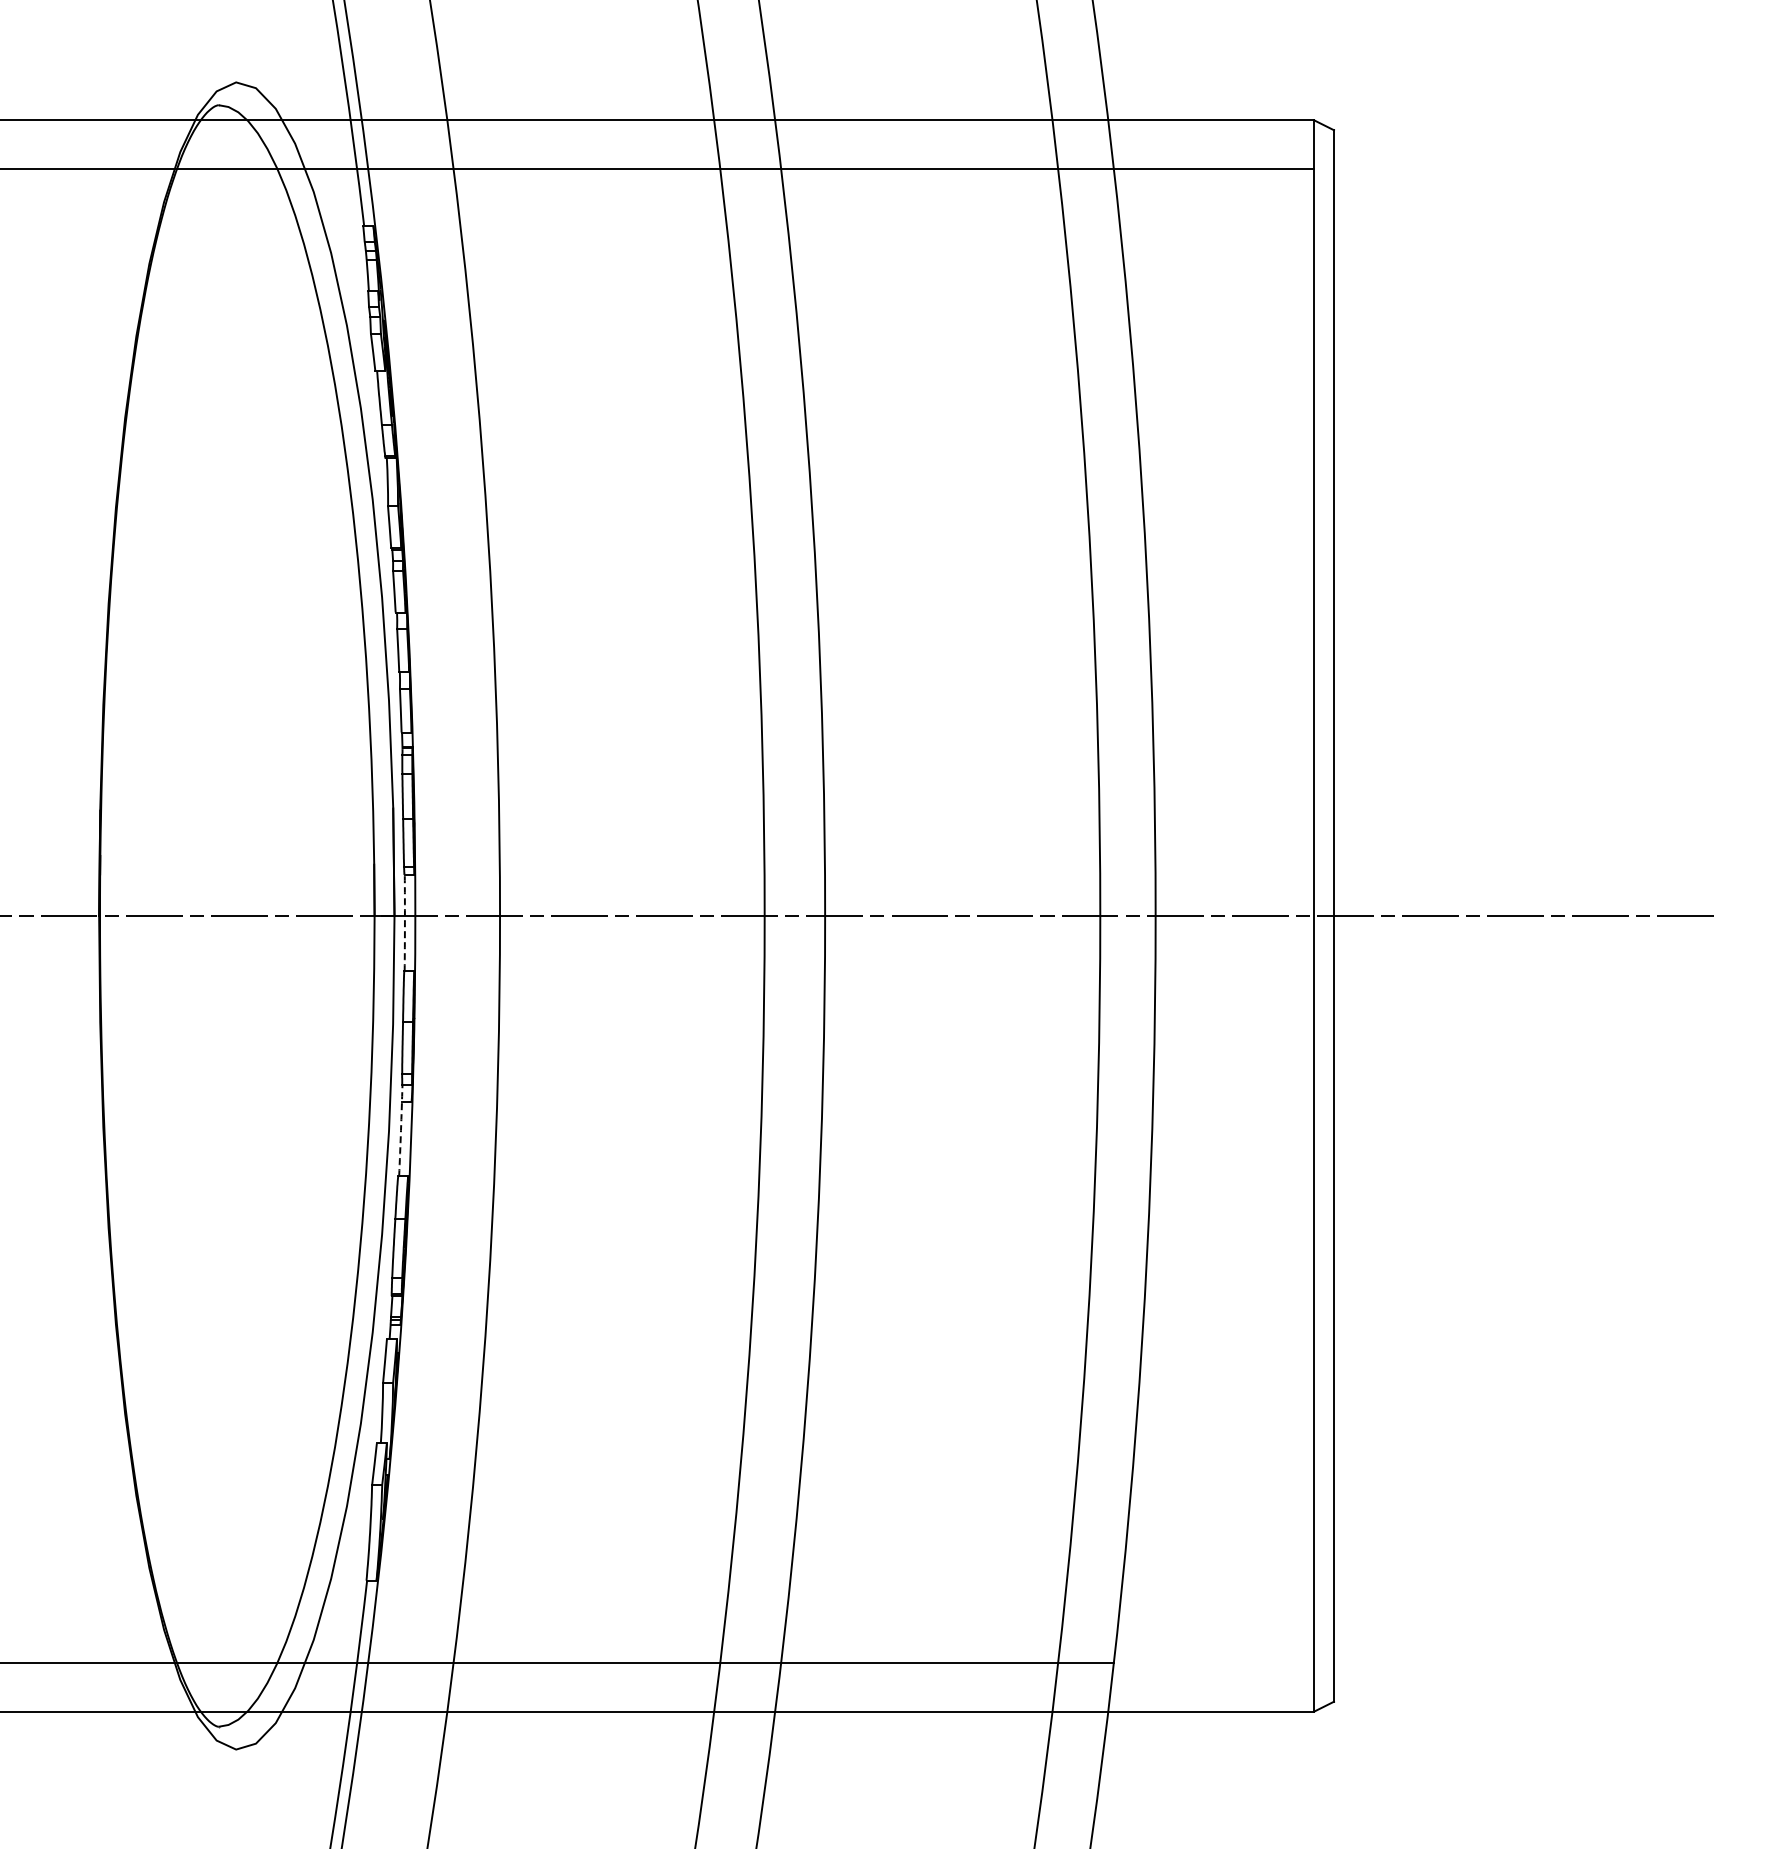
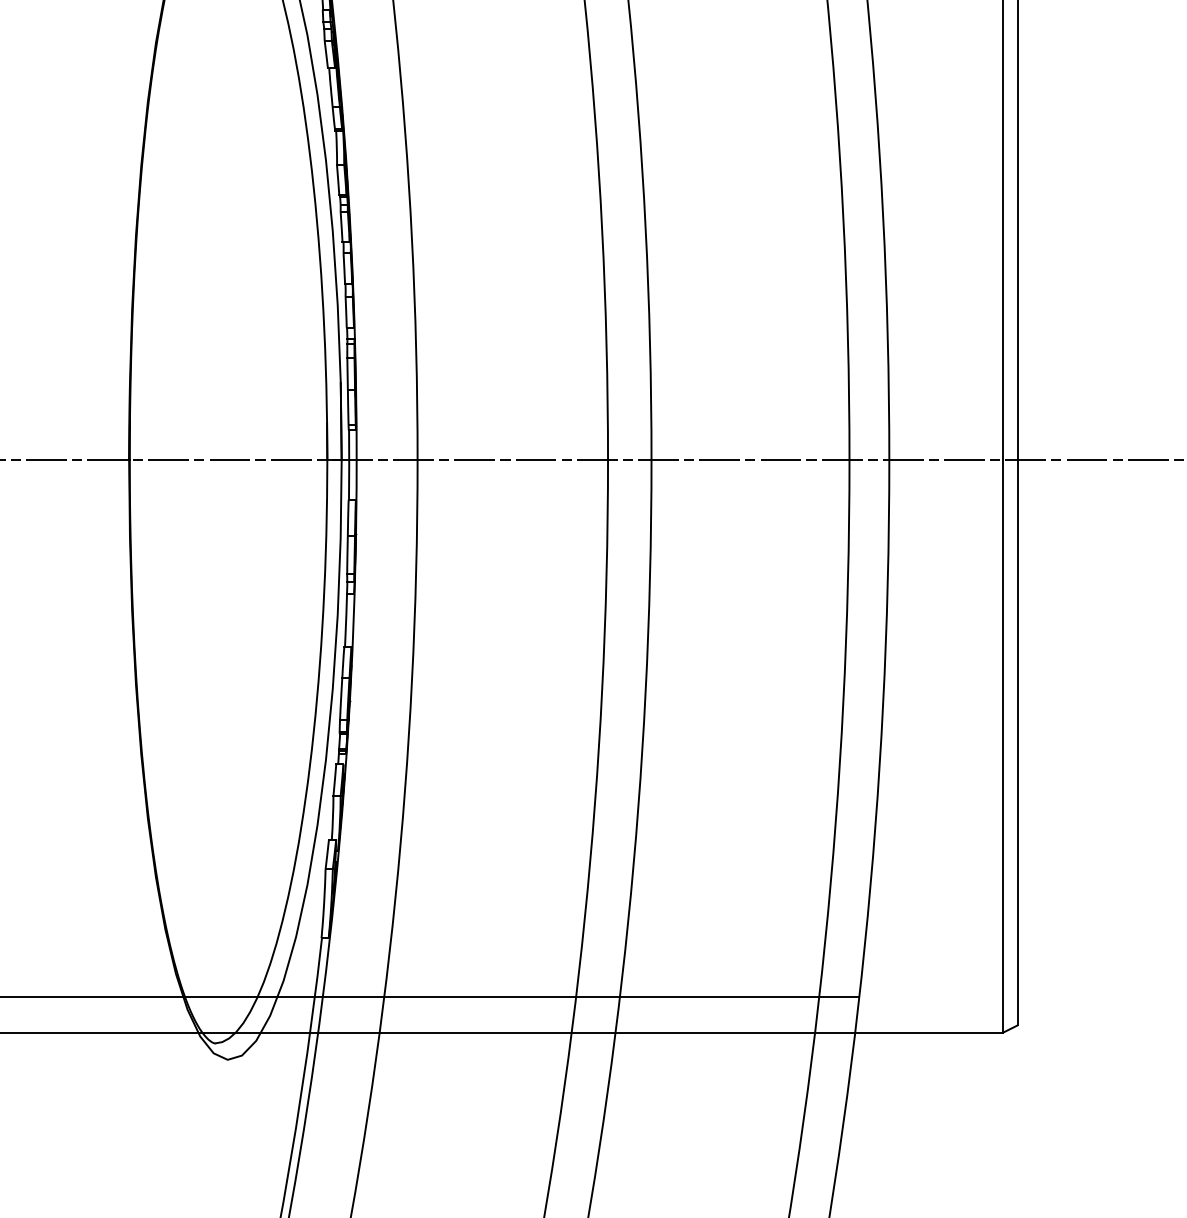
arc: (404, 922) -> (348, 464), dashed -> solid
arc: (401, 1130) -> (346, 614), dashed -> solid

